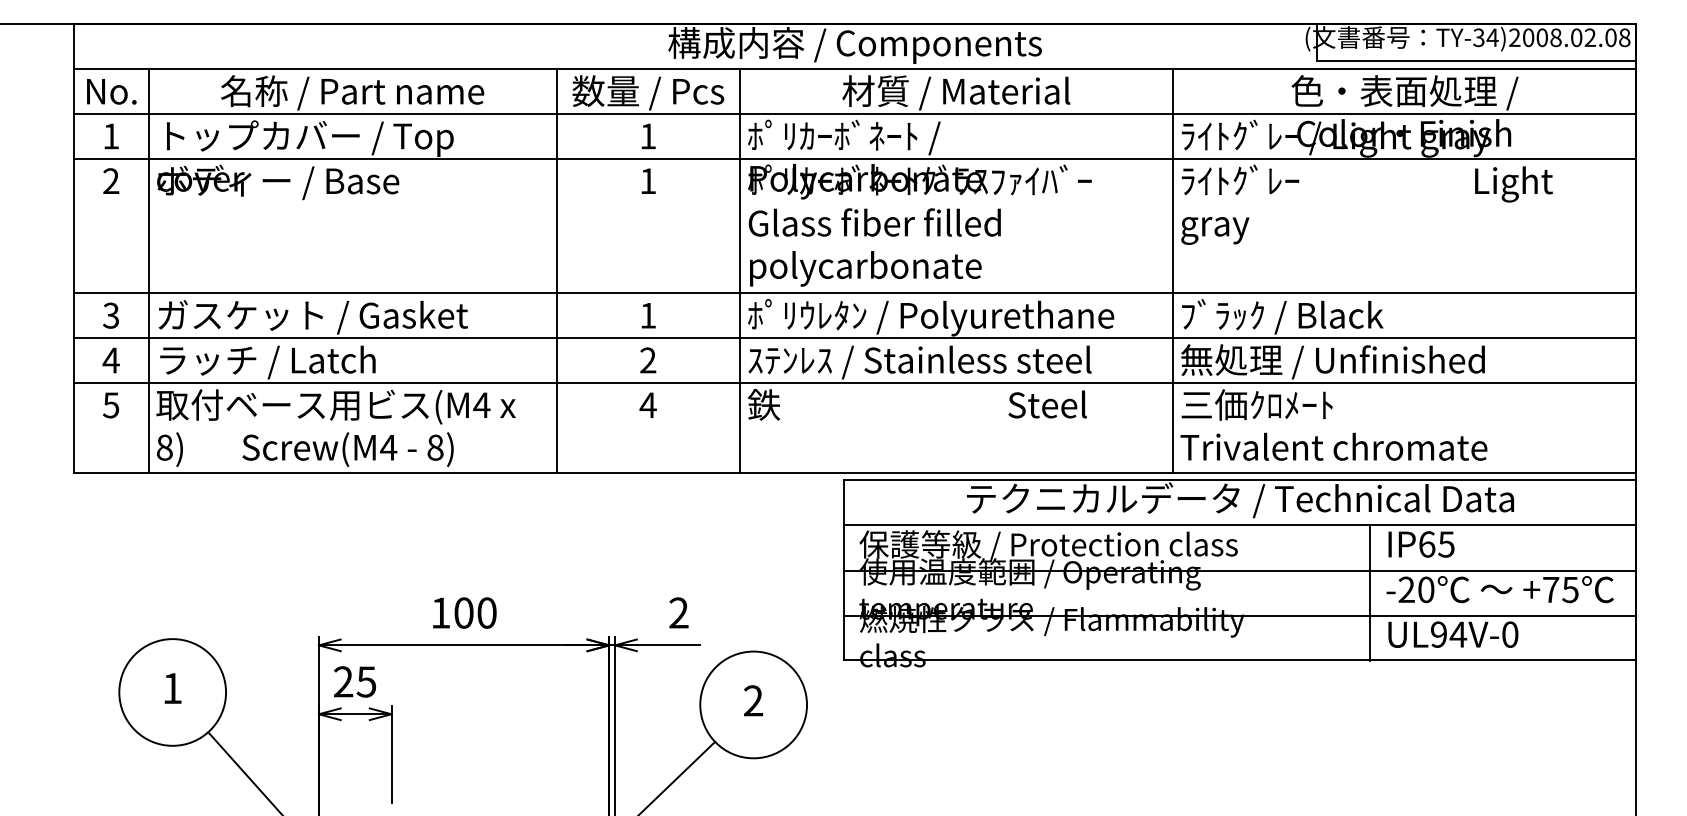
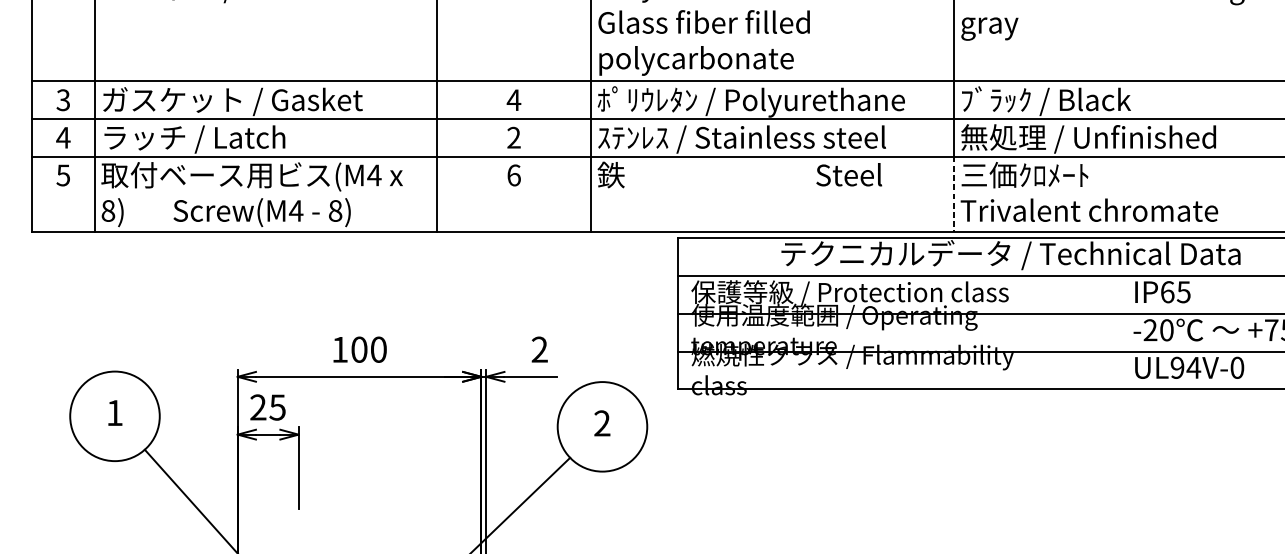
text: (647, 315) -> (513, 100), 1 -> 4
text: (647, 405) -> (513, 175), 4 -> 6
line: (1172, 427) -> (953, 194), solid -> dashed
line: (1370, 593) -> (1120, 333), removed

